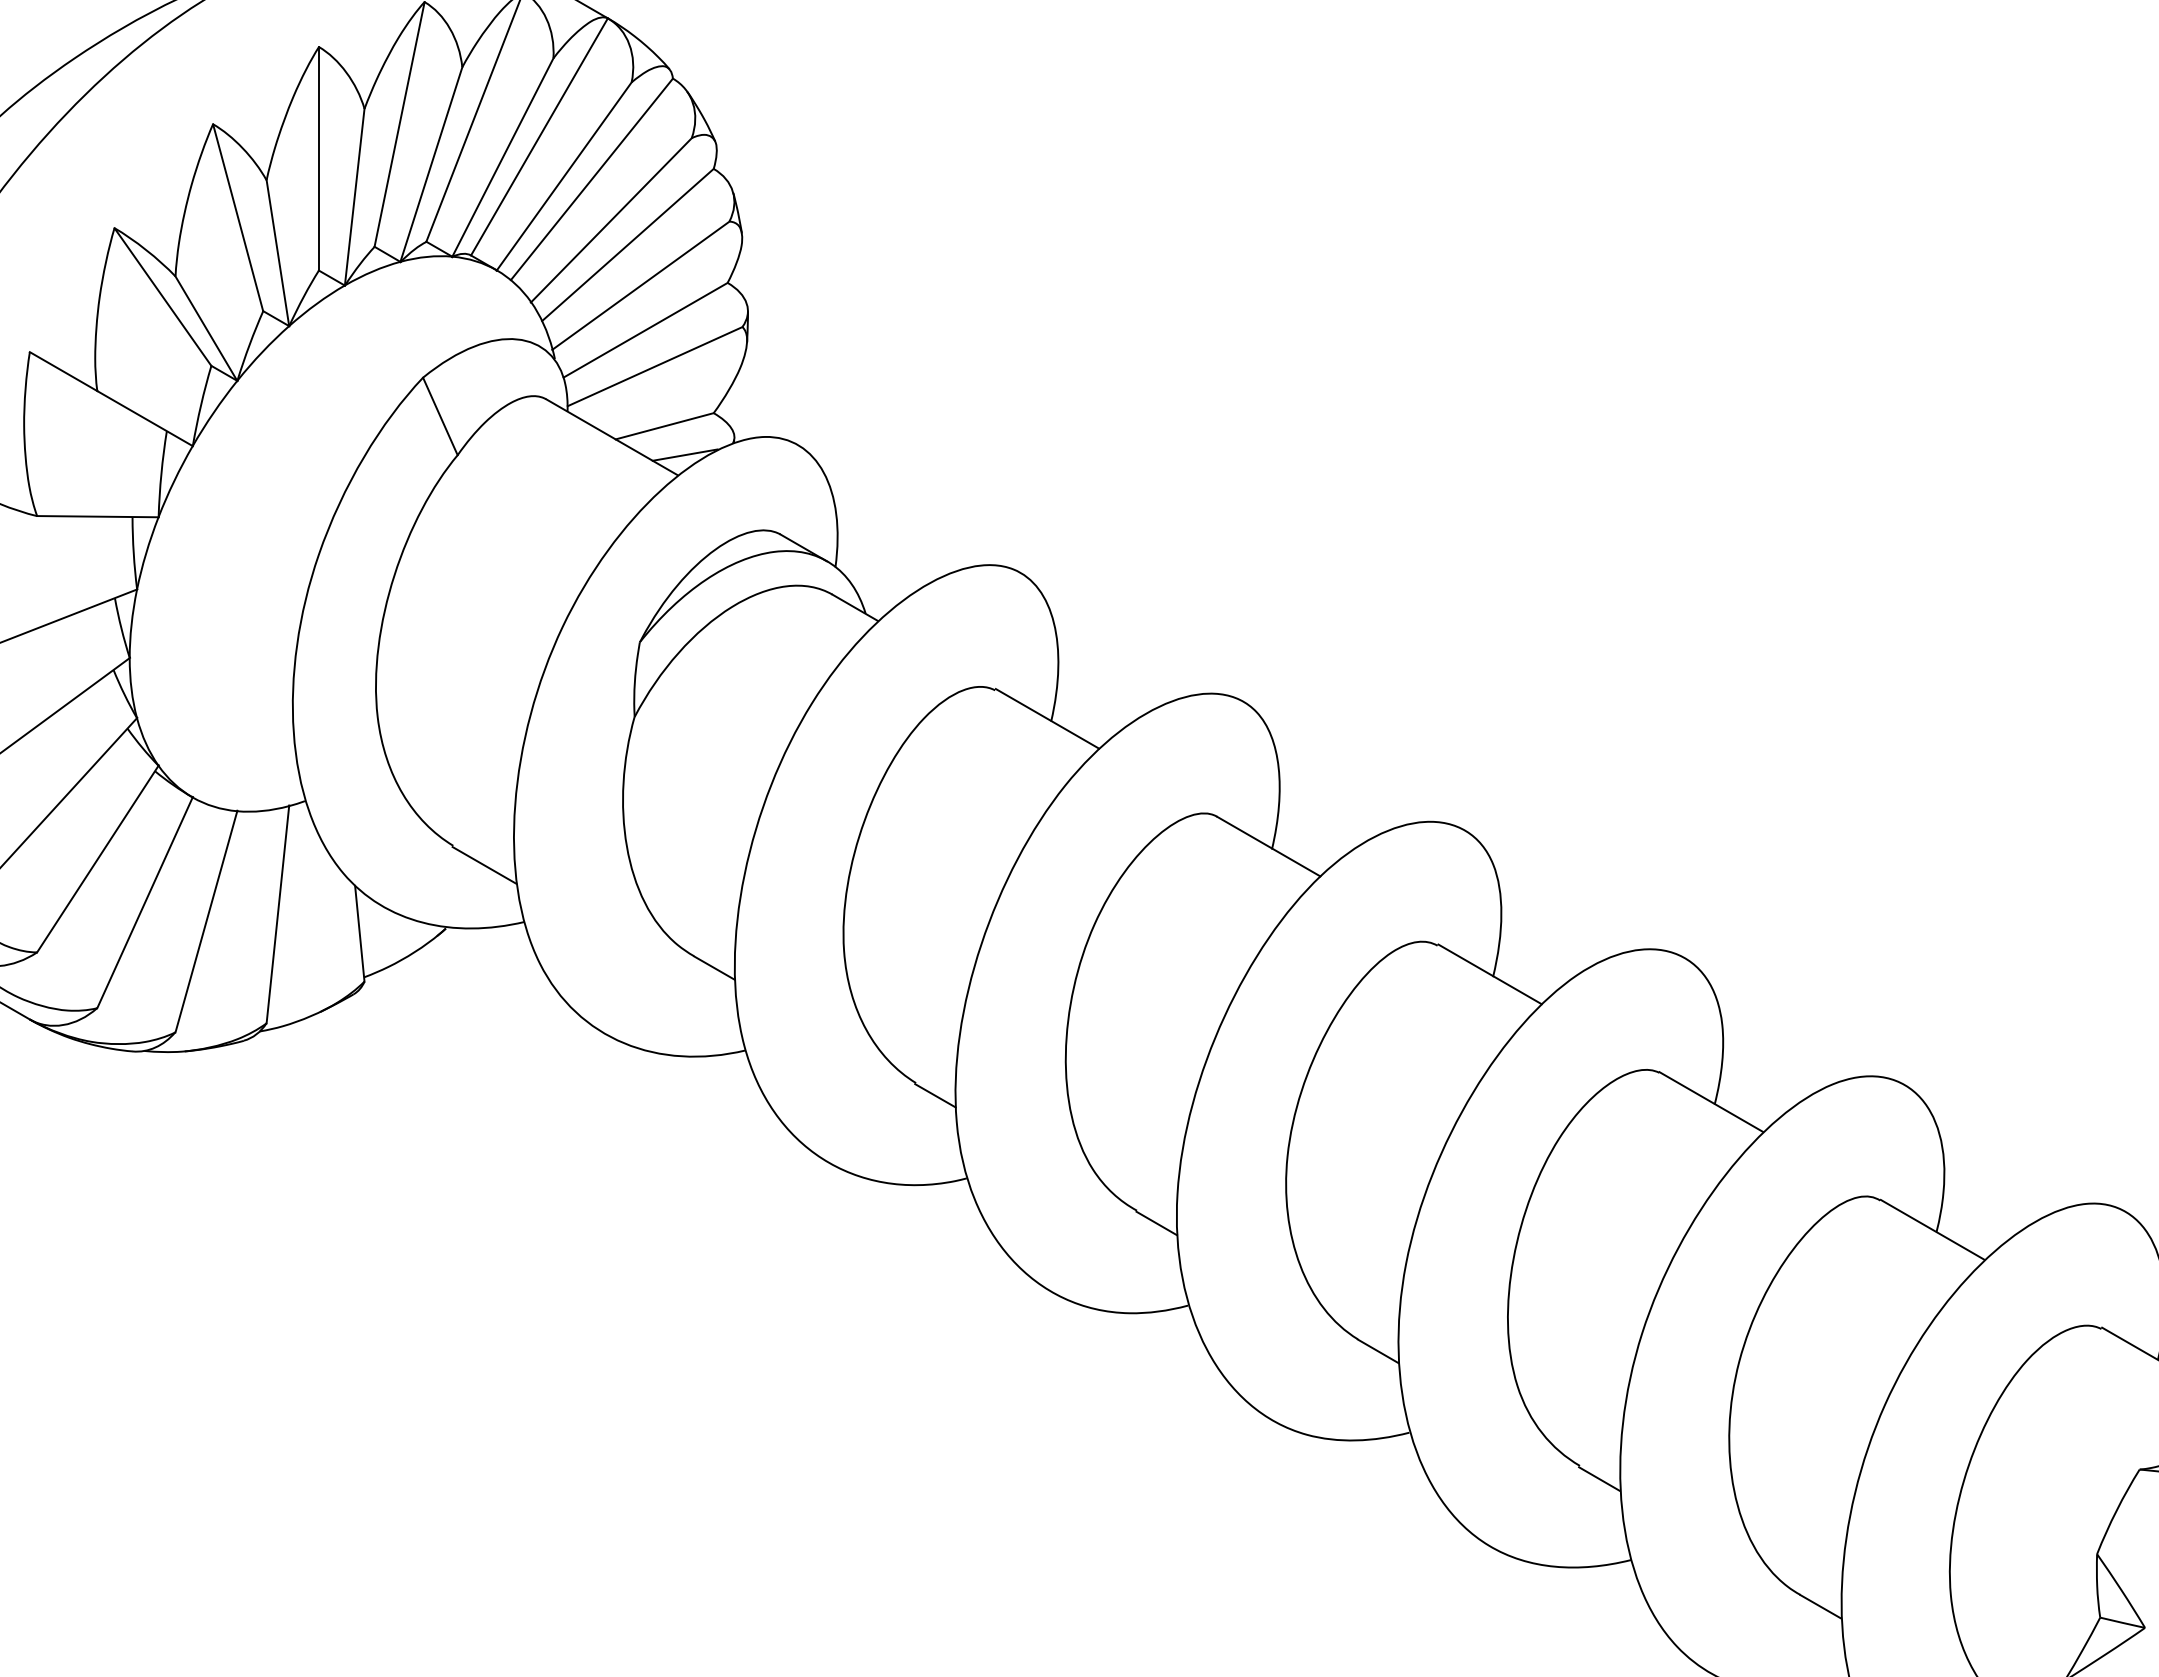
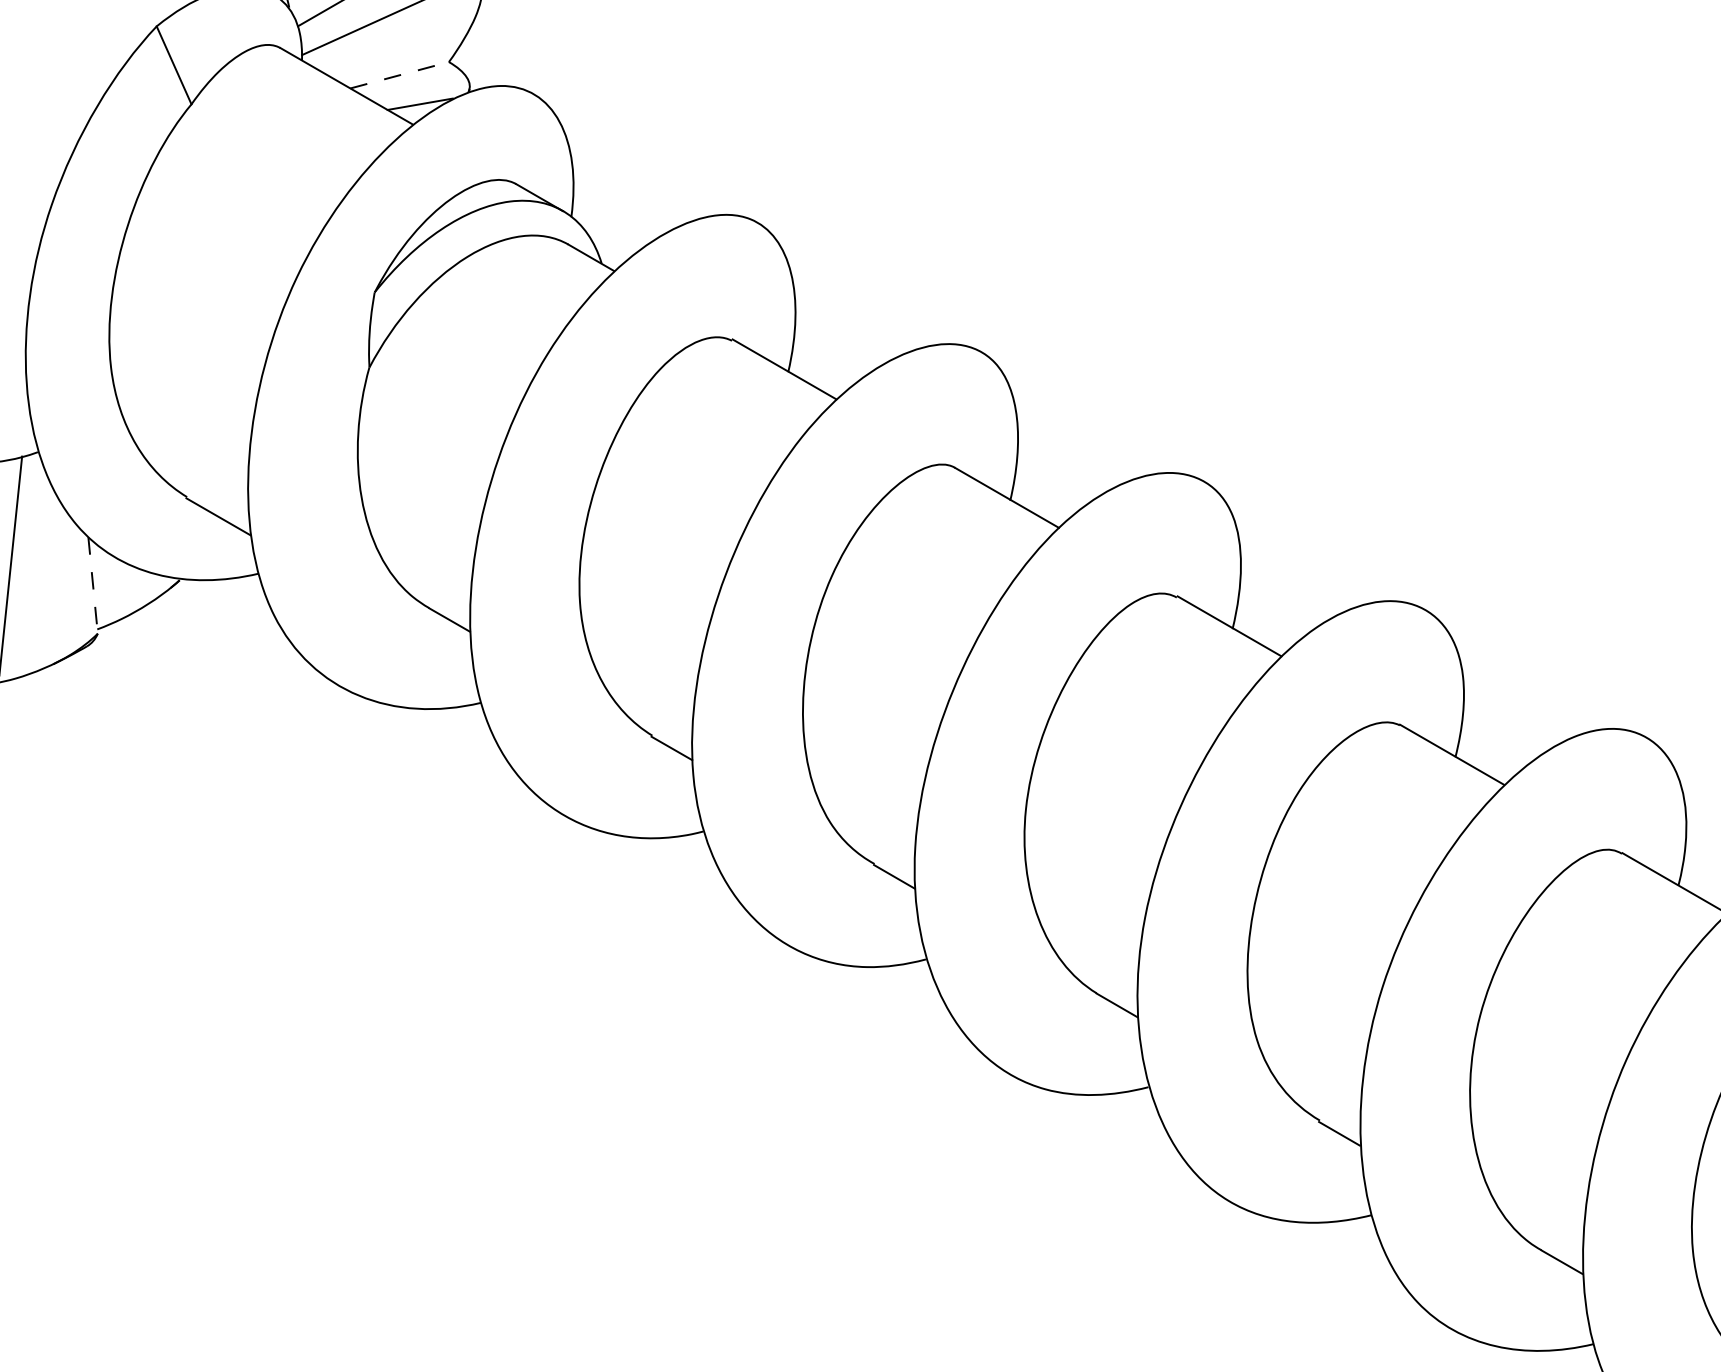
line: (664, 426) -> (399, 75), solid -> dashed
line: (359, 934) -> (92, 586), solid -> dashed

